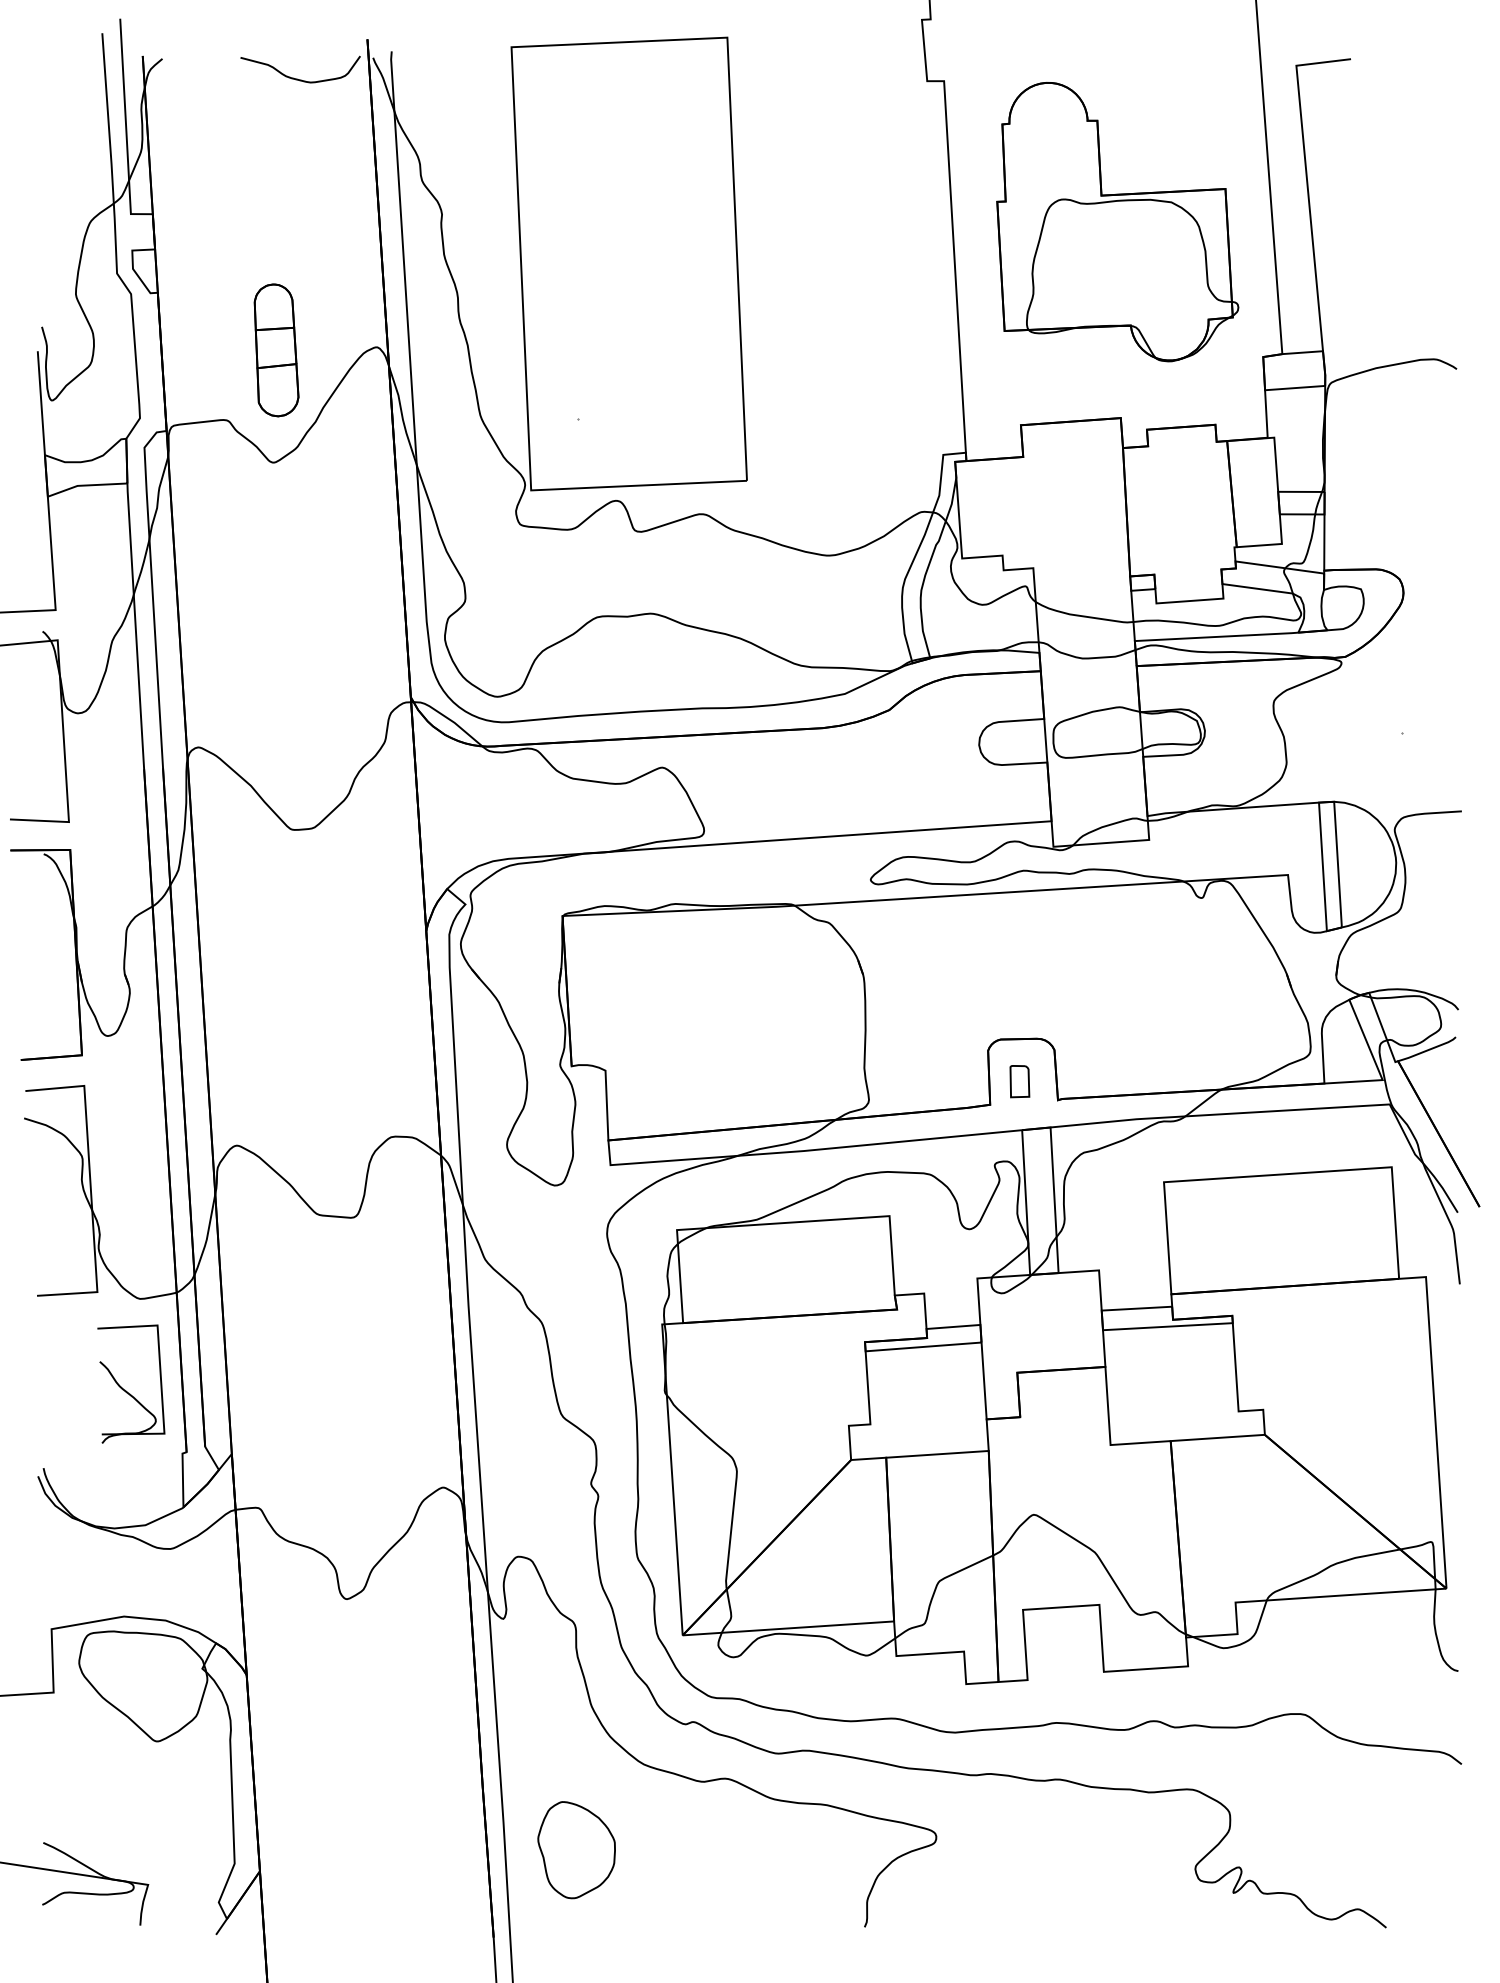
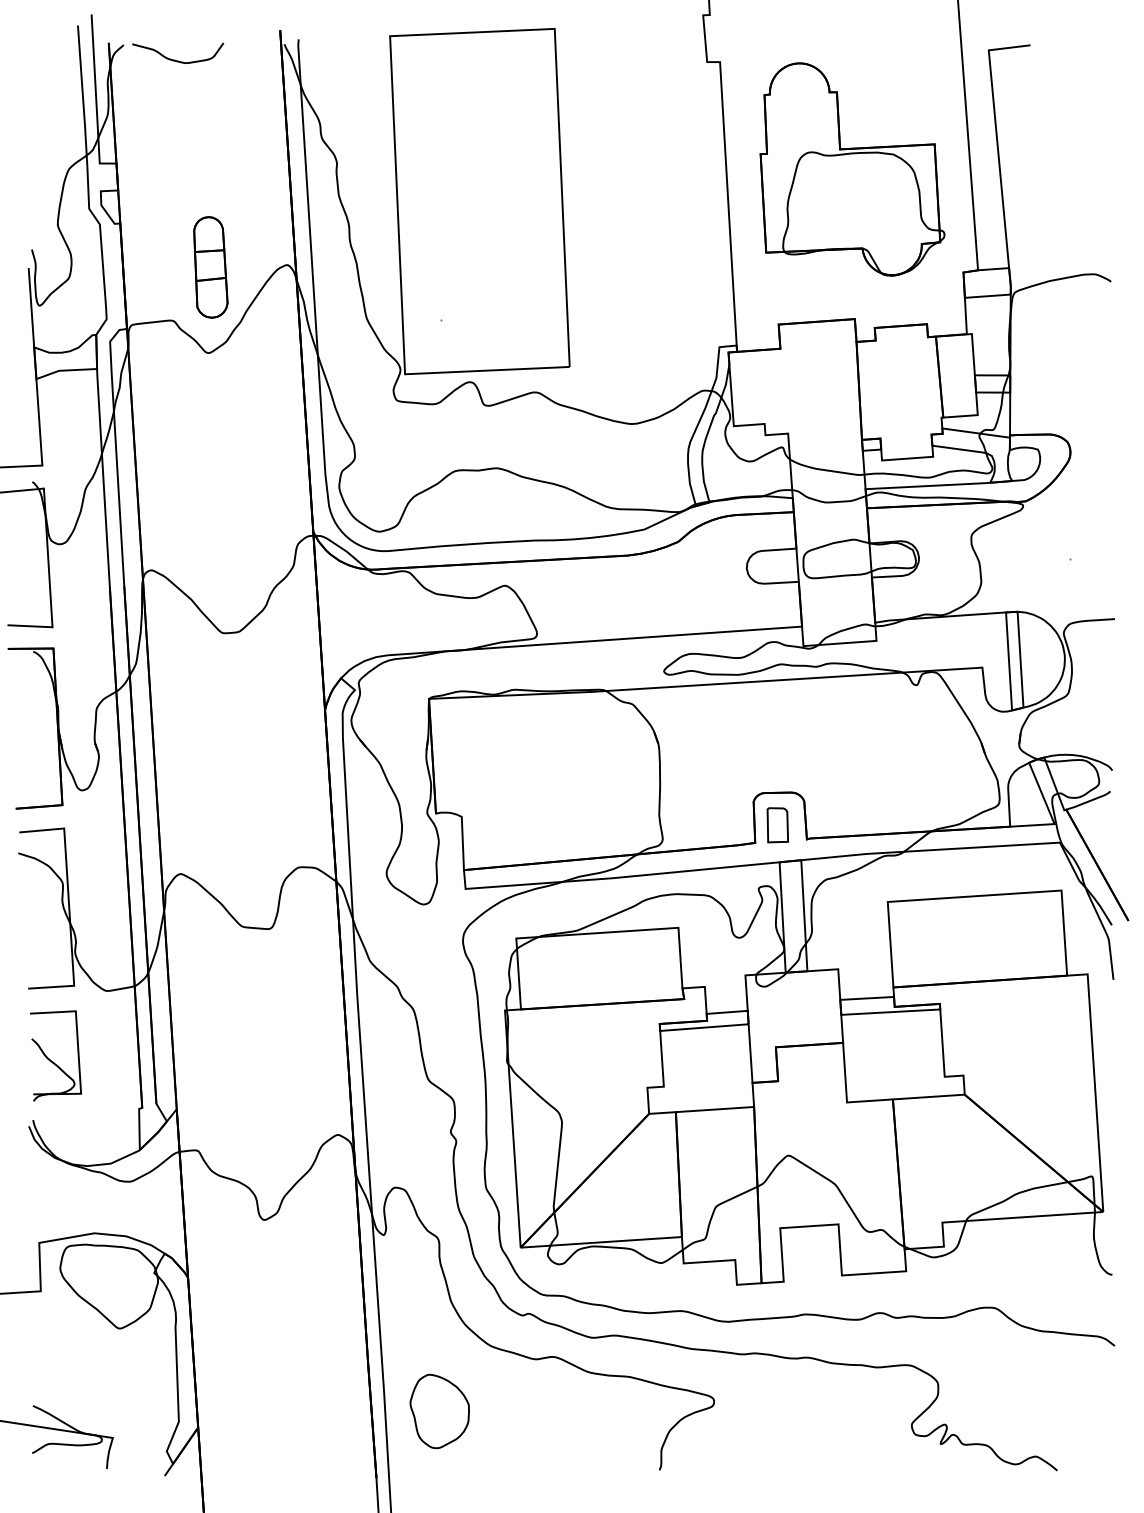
curve: (297, 78) -> (175, 60), moved
part: (1019, 1081) -> (777, 825), size x1.43
part: (126, 1390) -> (52, 1060), moved

